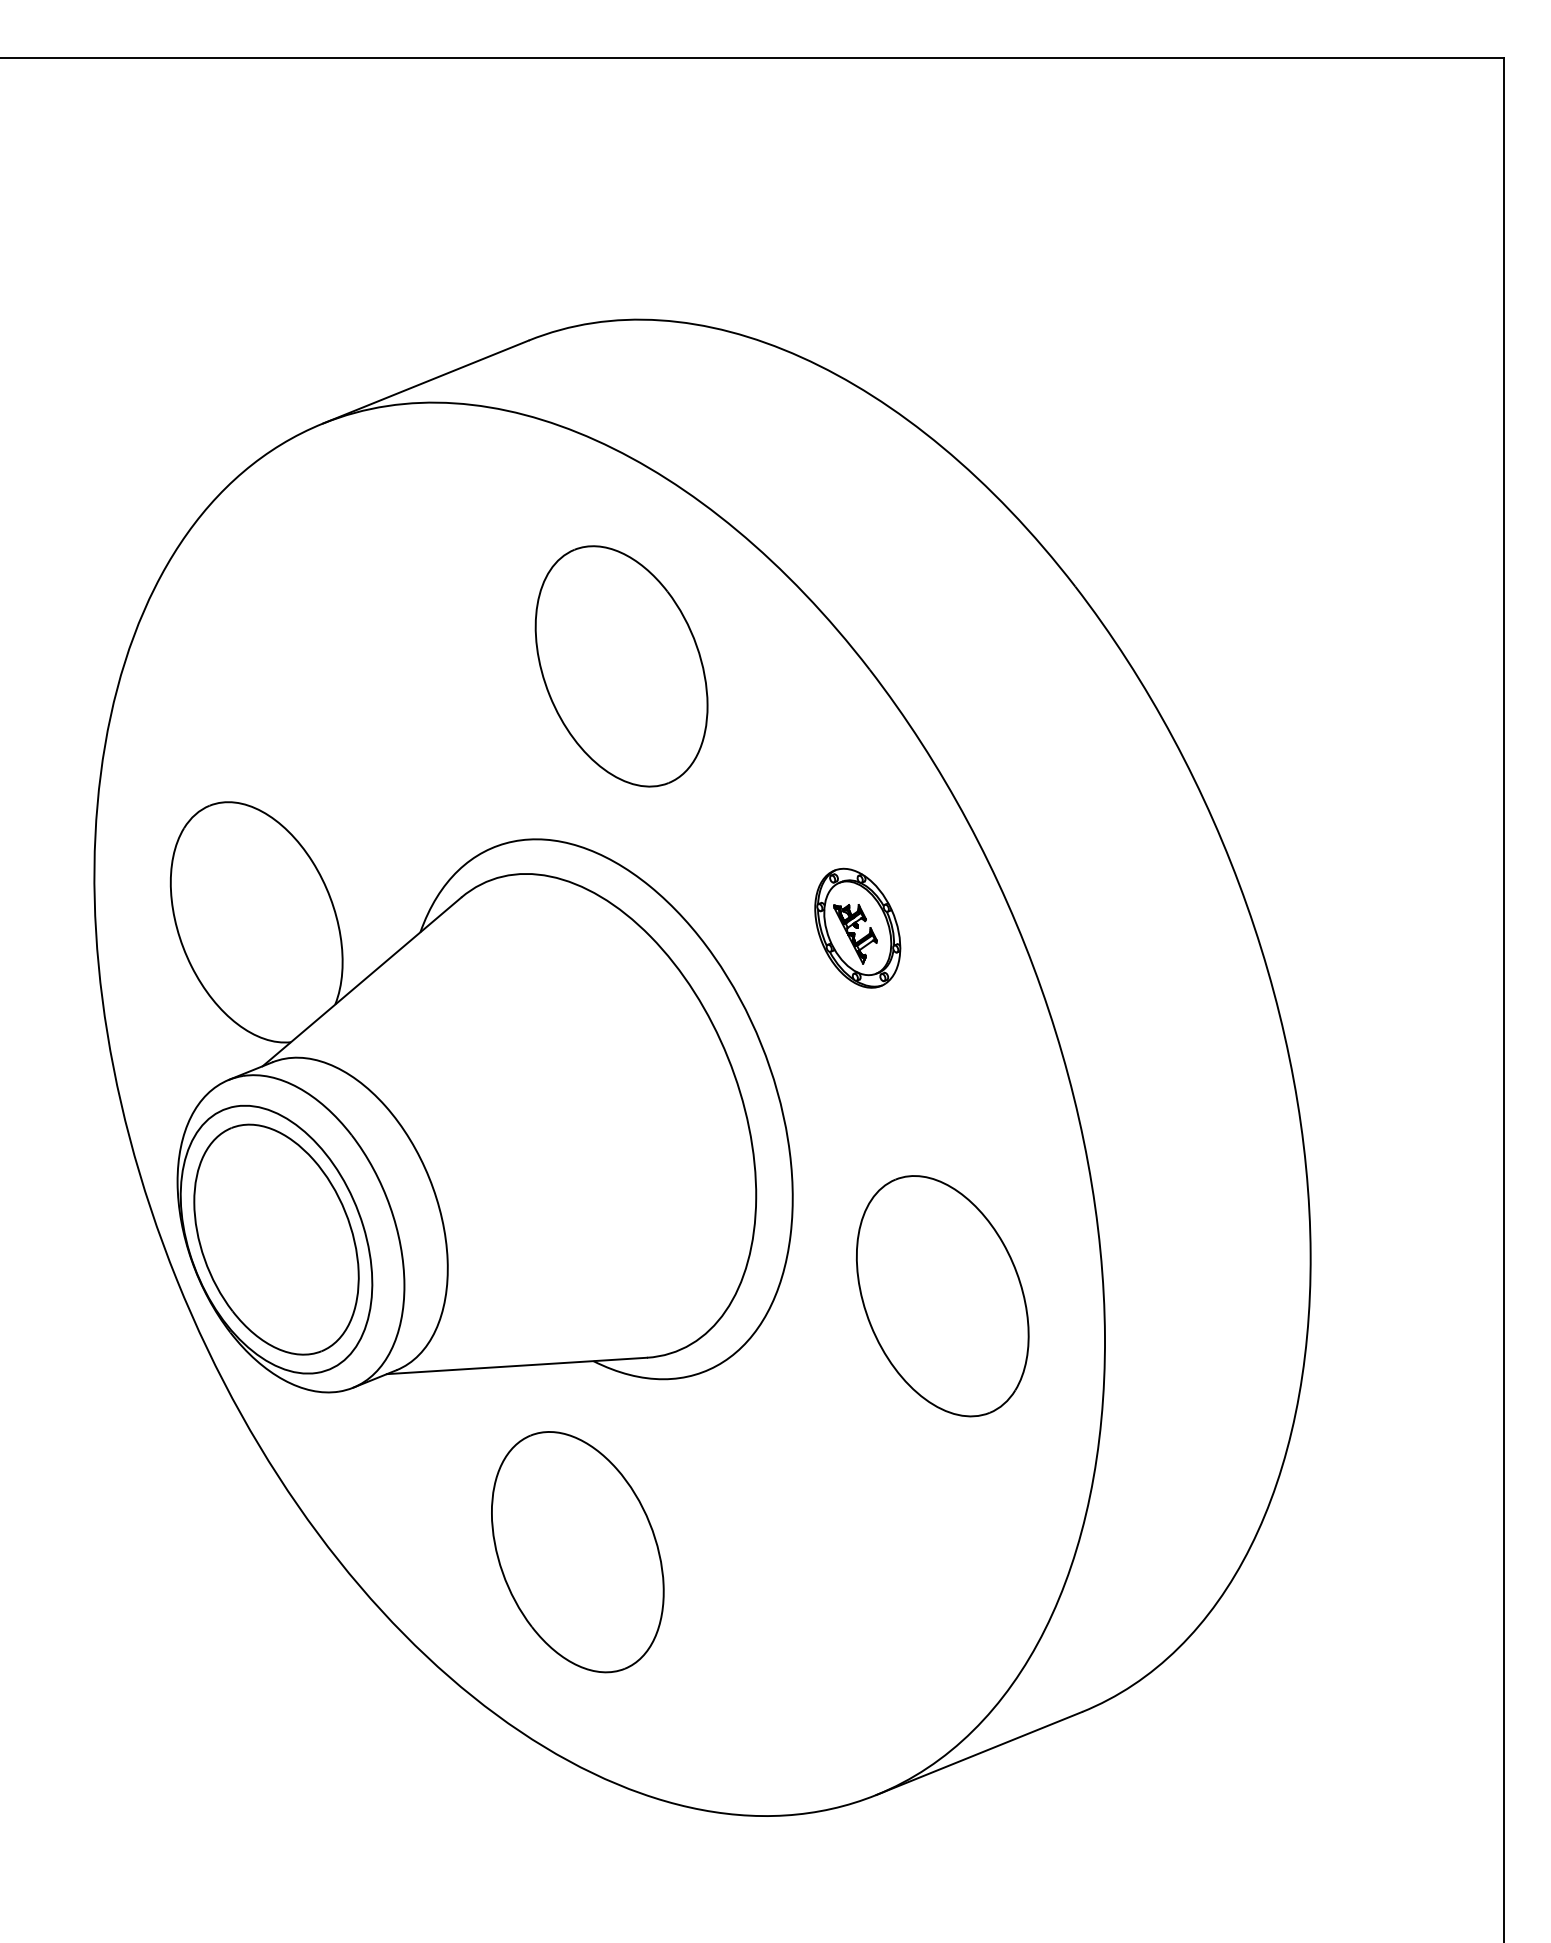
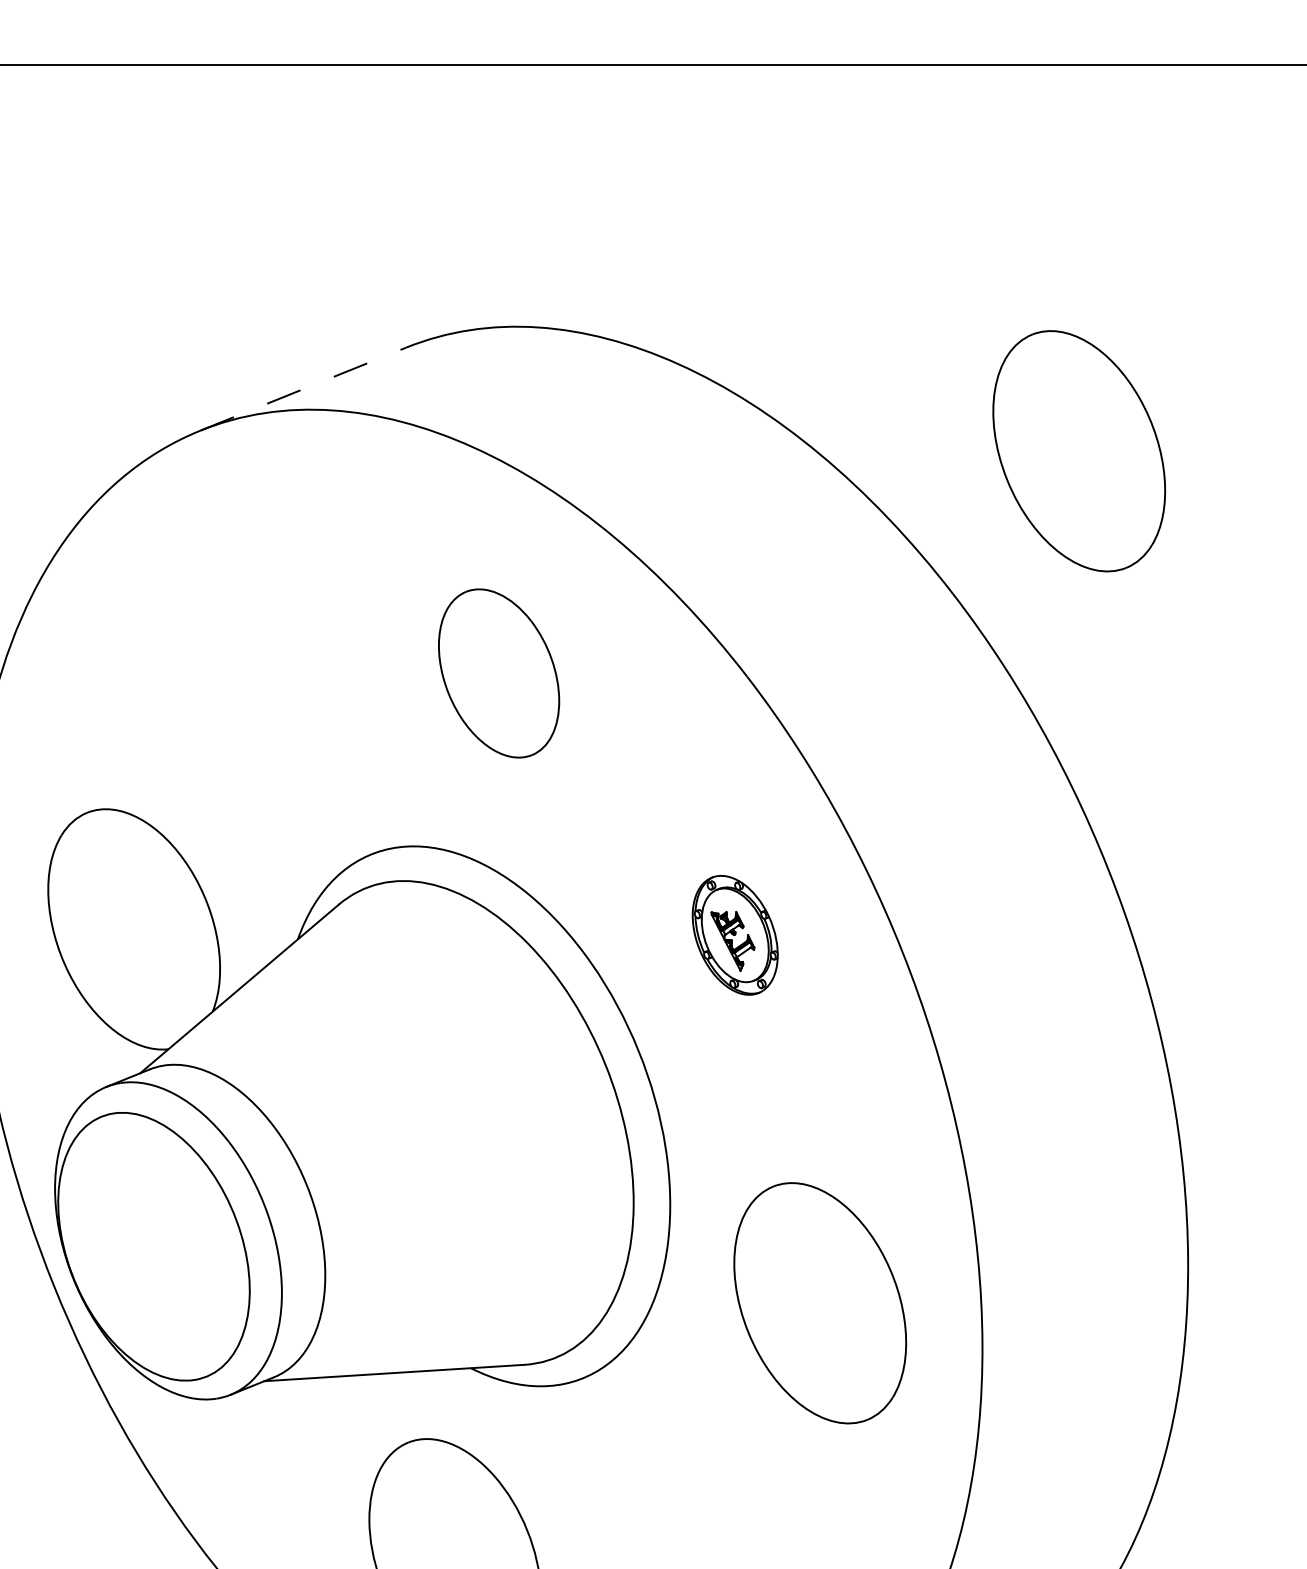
line: (425, 382) -> (302, 389), solid -> dashed
part: (1201, 444) -> (1078, 451), added
part: (621, 666) -> (498, 673), size x0.7
part: (276, 1239) -> (153, 1246), removed

